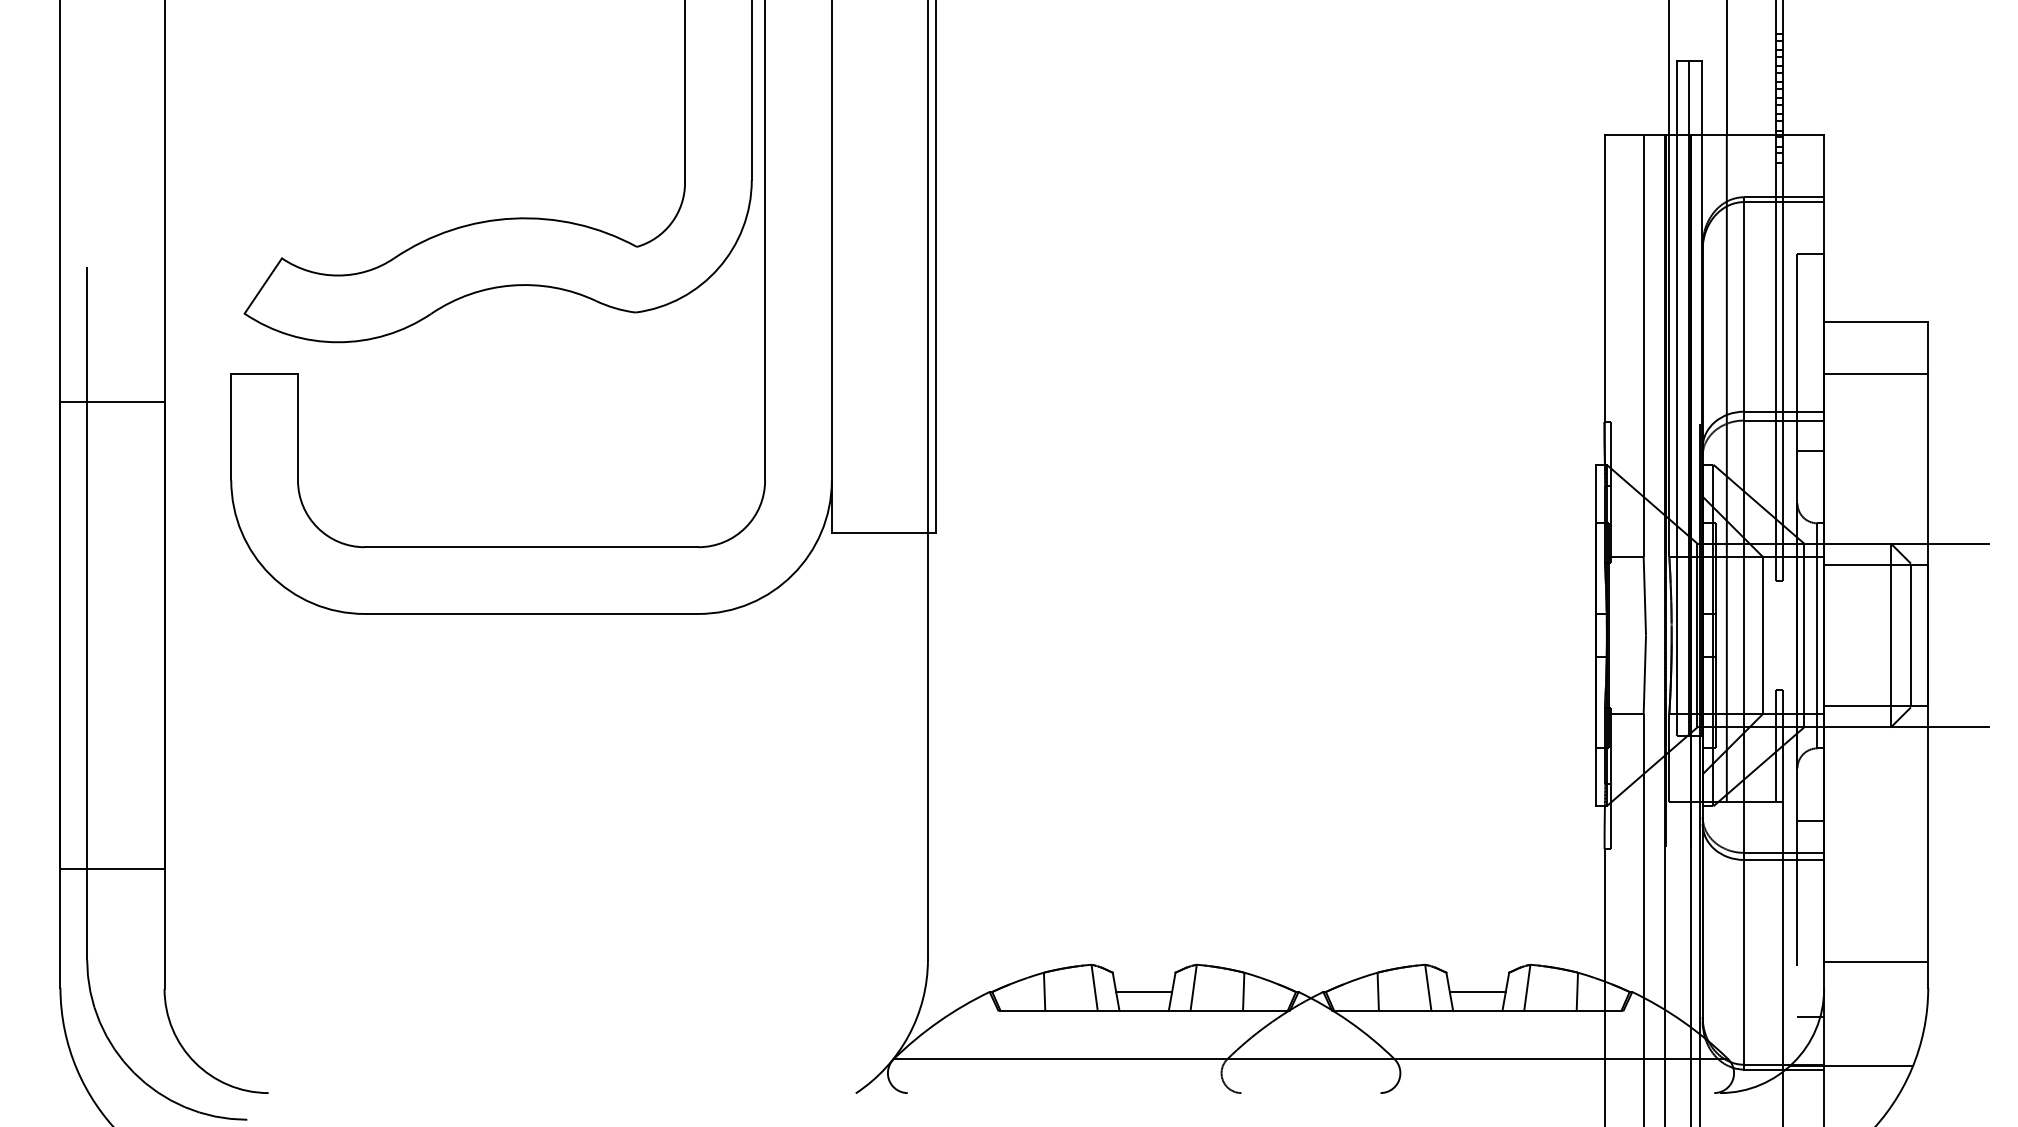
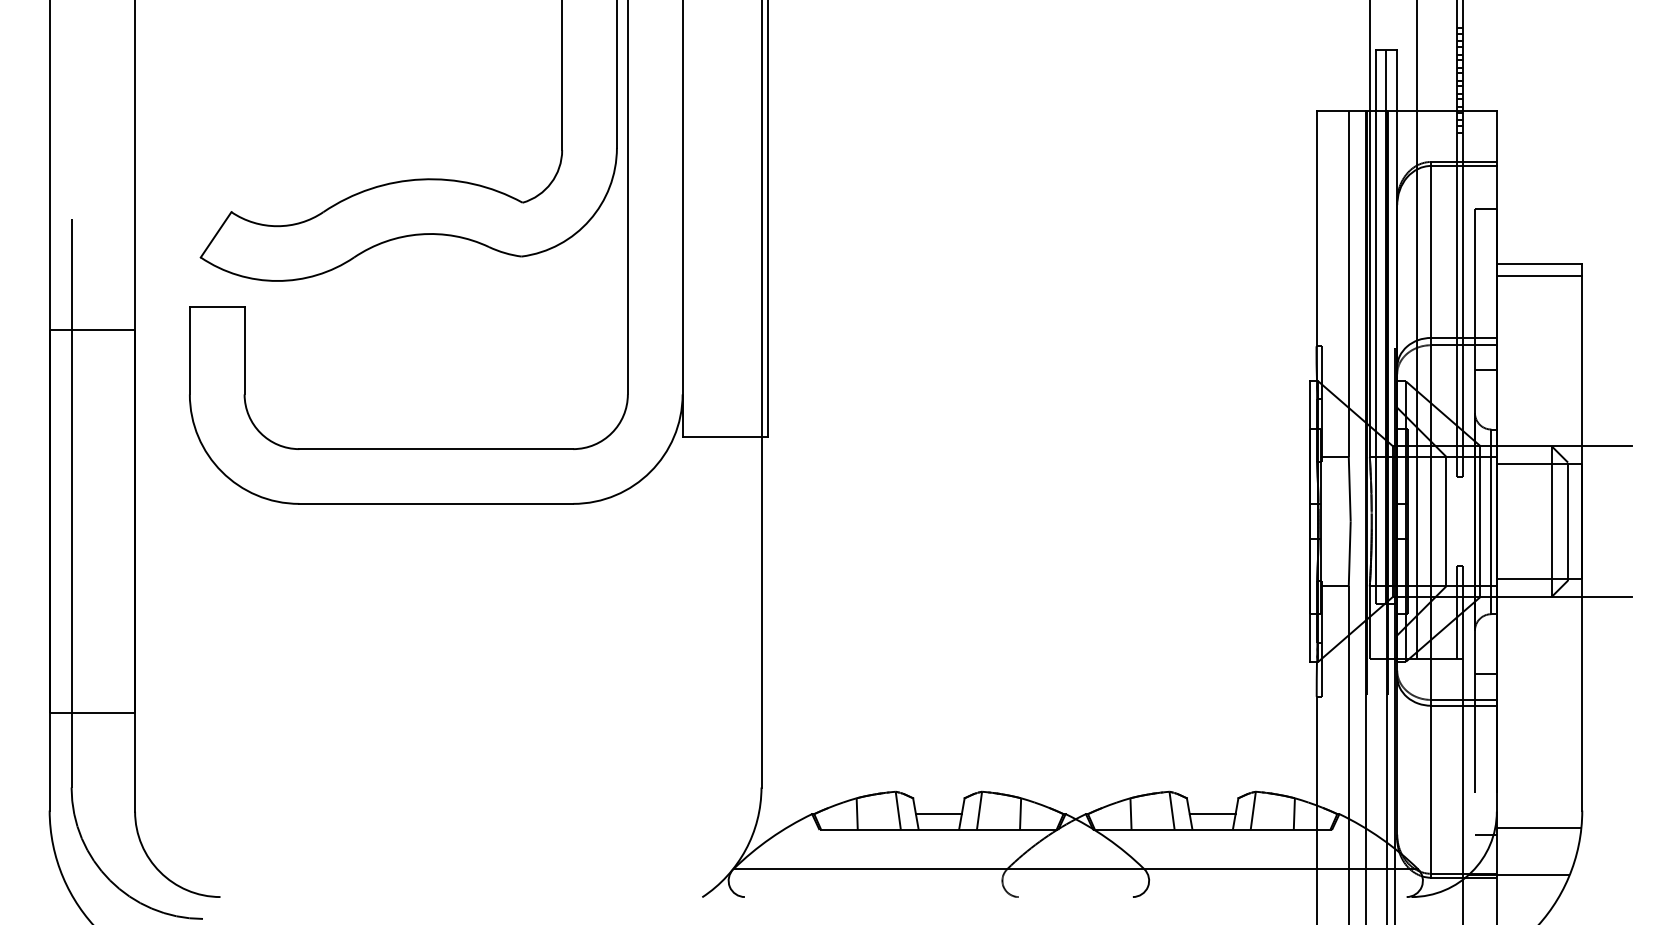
line: (1876, 373) -> (1539, 275), moved
line: (1876, 962) -> (1539, 827), moved

